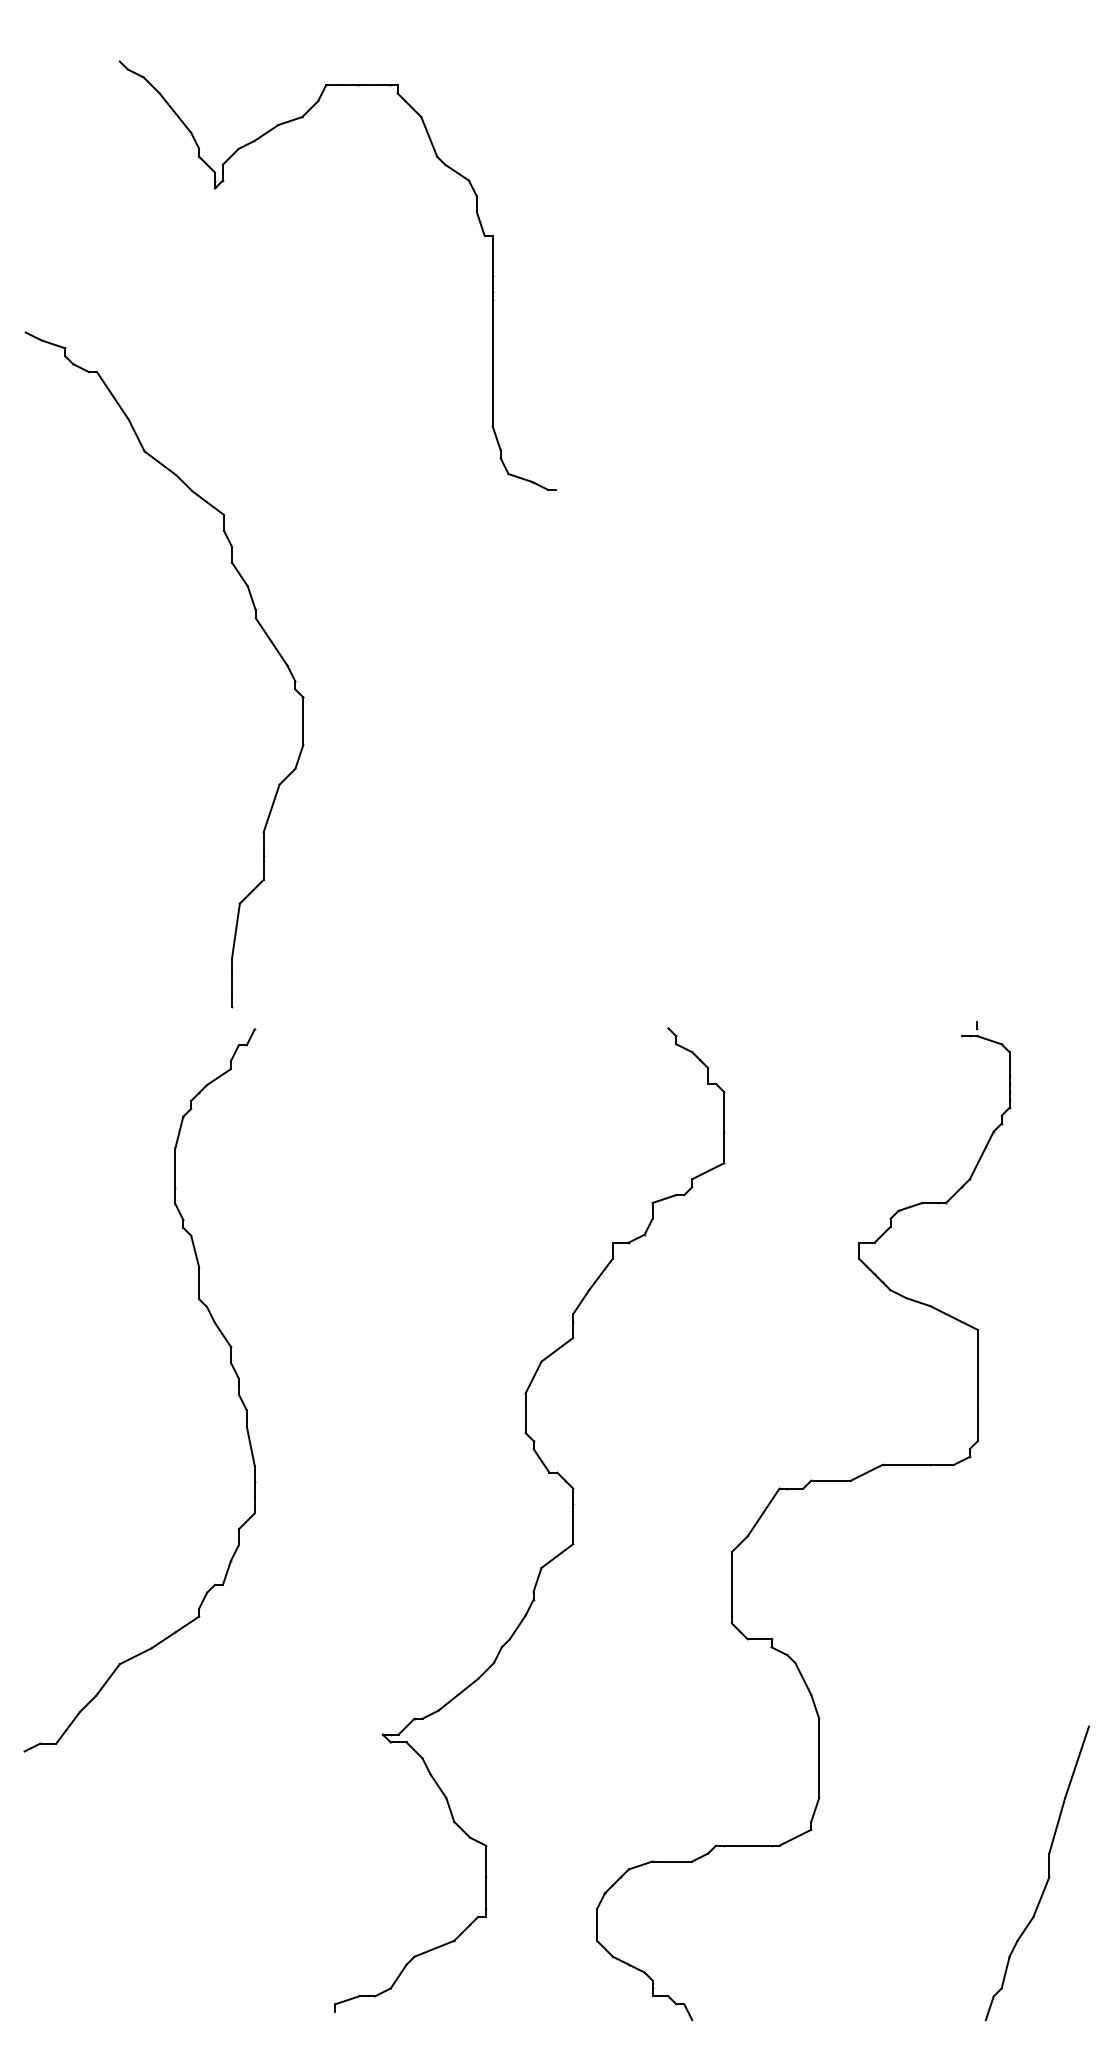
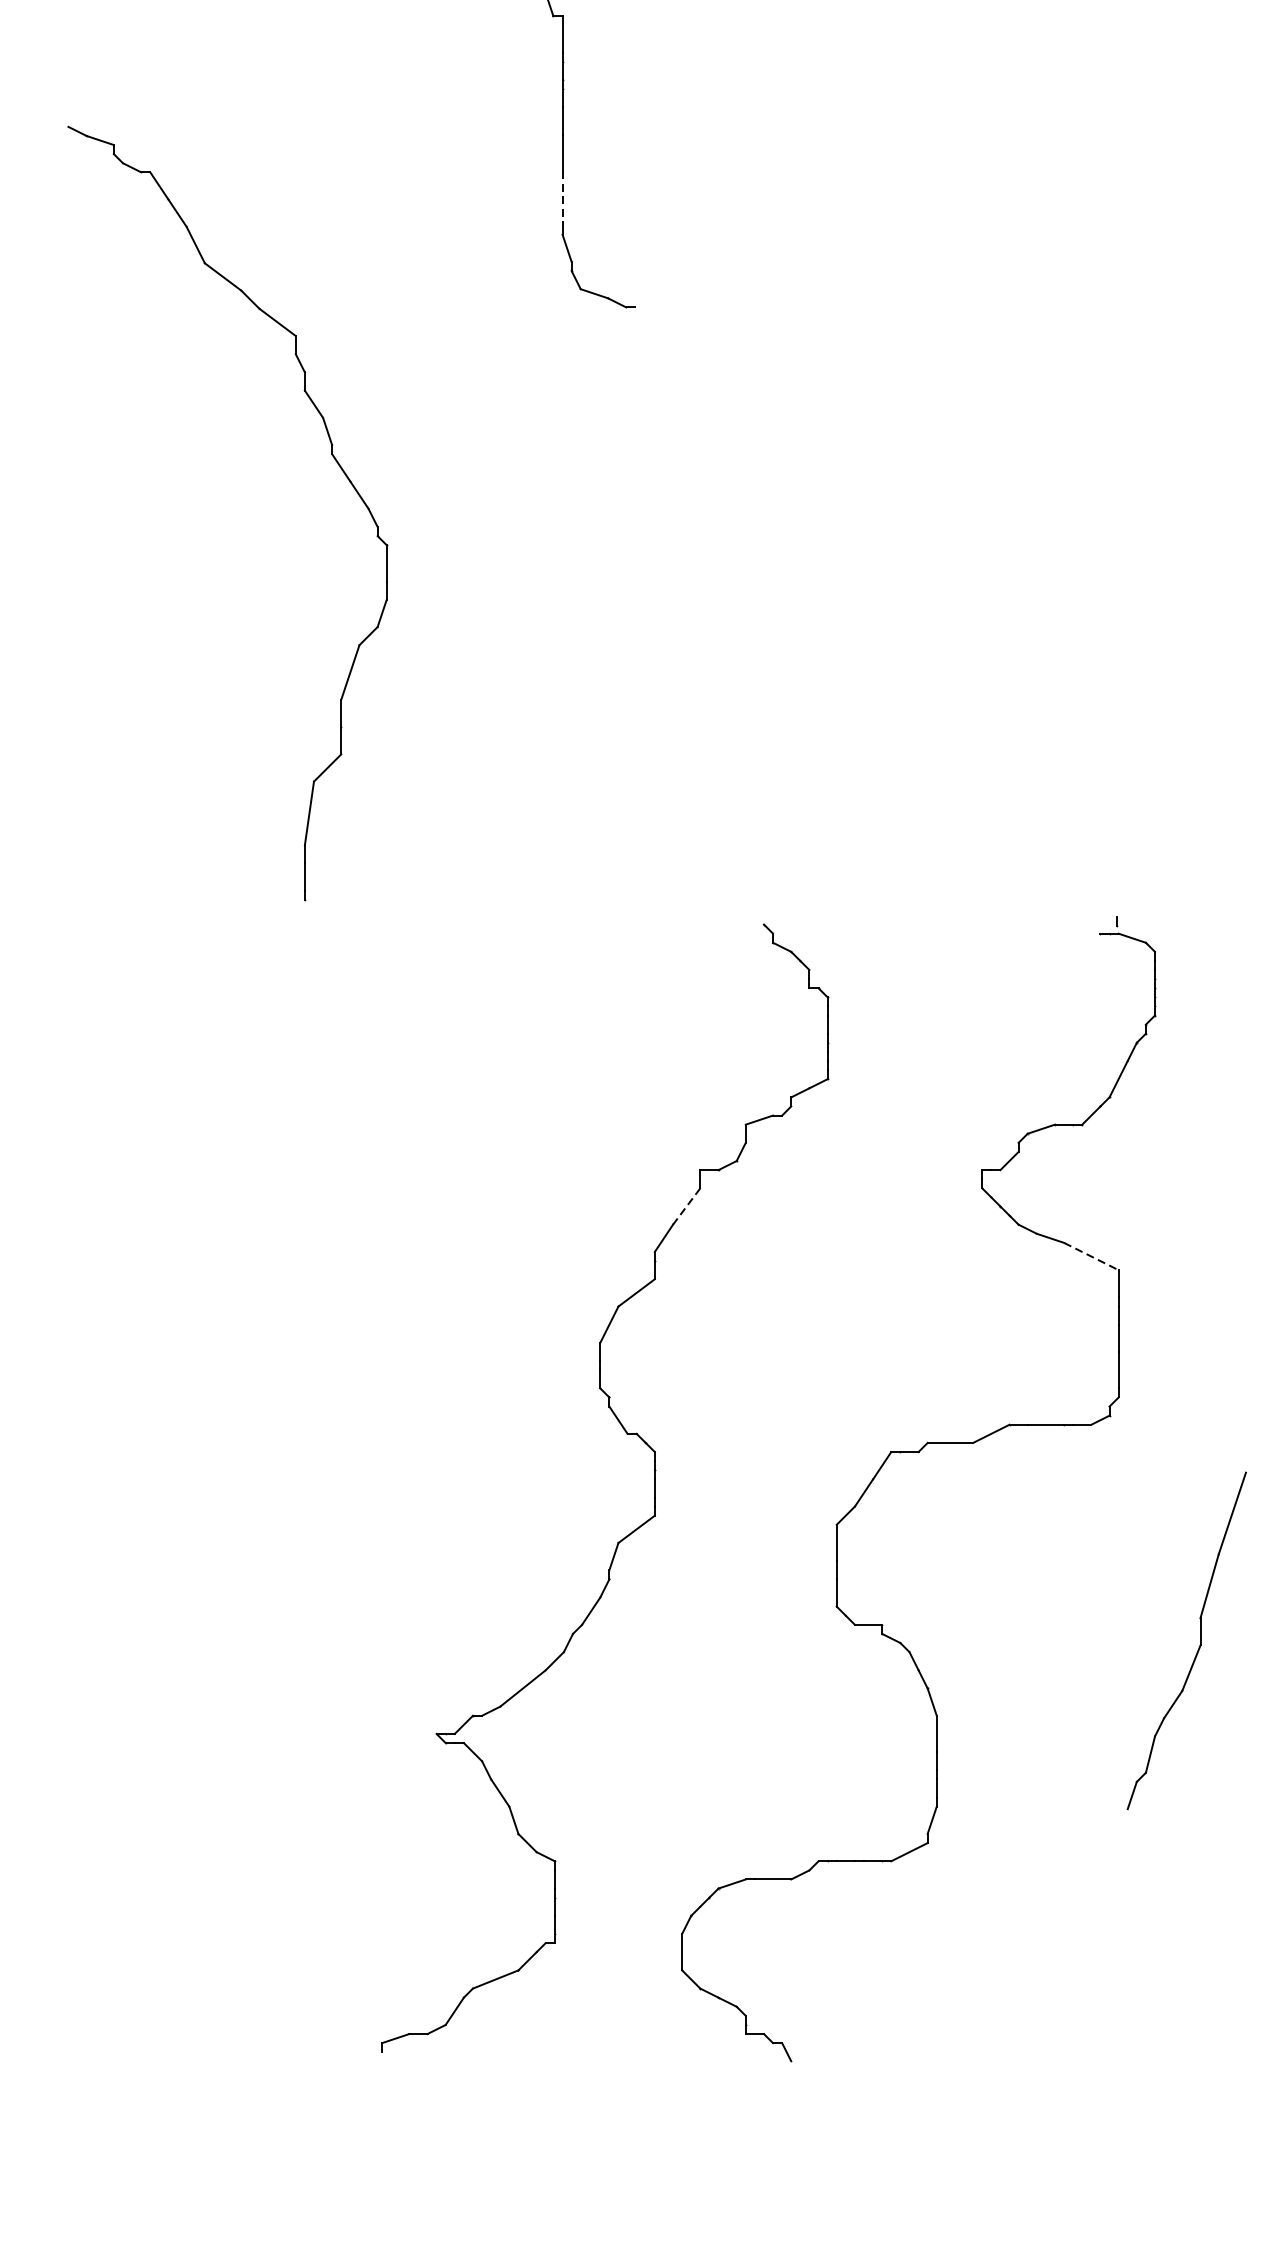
line: (492, 394) -> (562, 197), solid -> dashed
part: (254, 618) -> (330, 454), moved
line: (601, 1274) -> (687, 1206), solid -> dashed
line: (954, 1318) -> (1091, 1257), solid -> dashed
part: (229, 1362) -> (260, 1307), removed
part: (1048, 1873) -> (1199, 1641), moved

